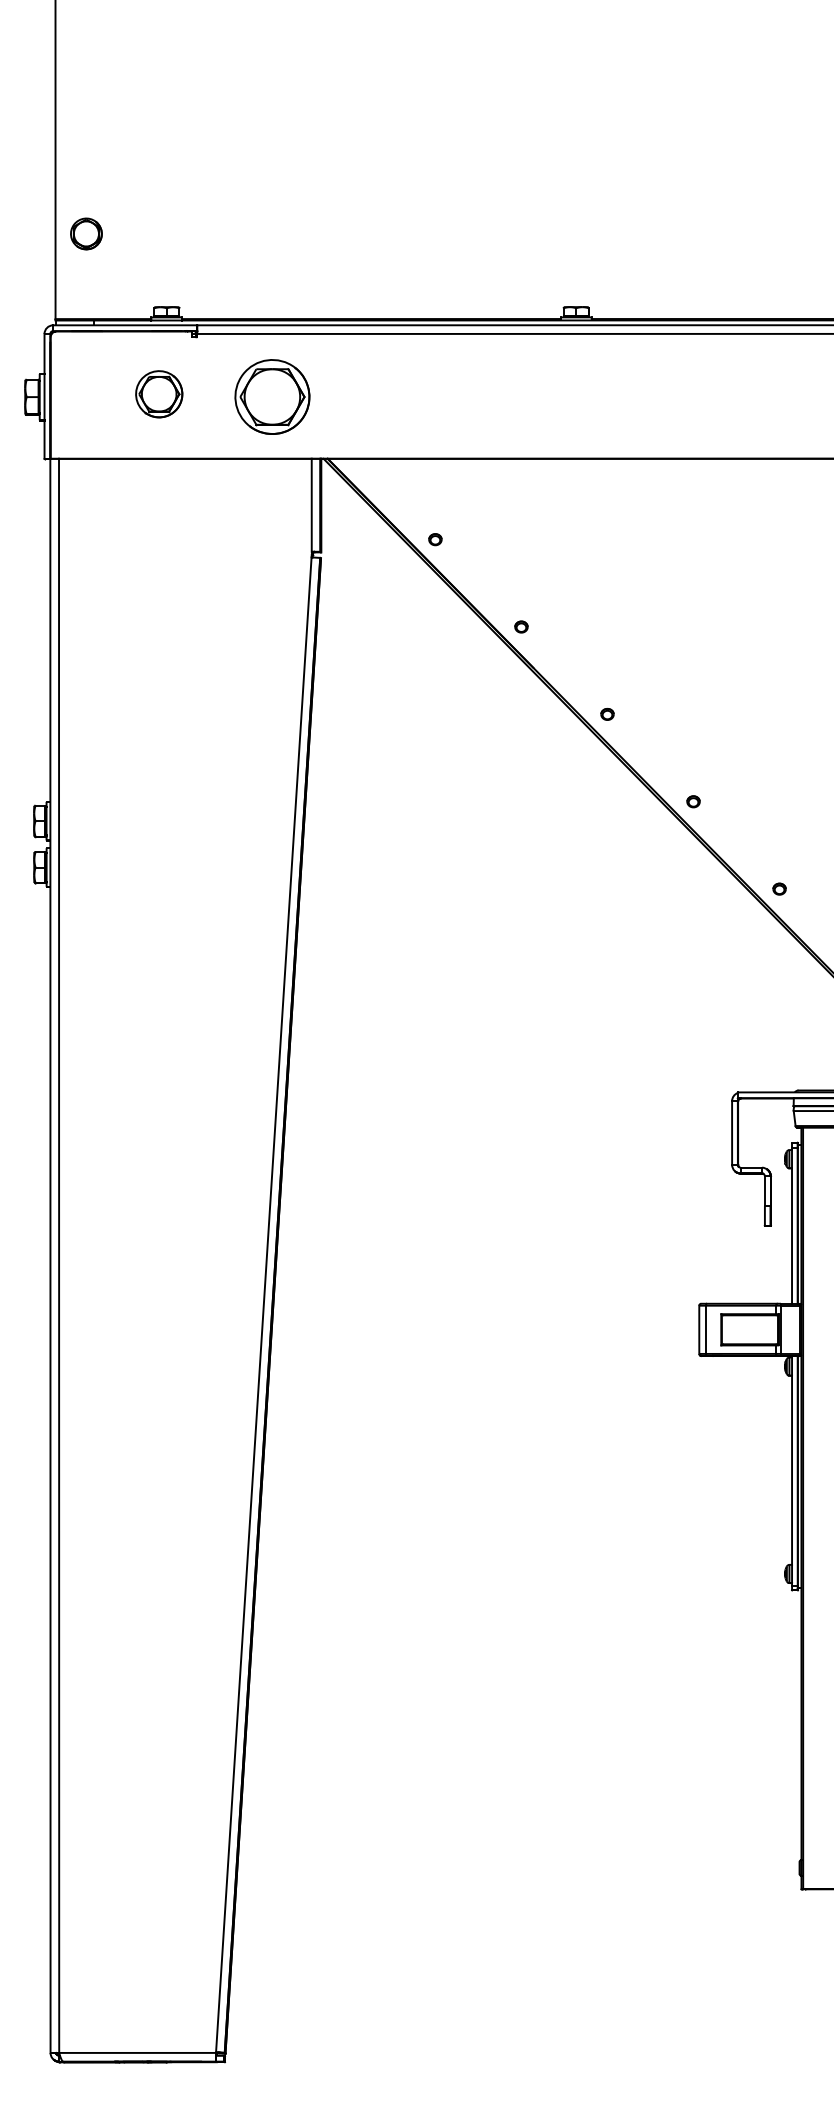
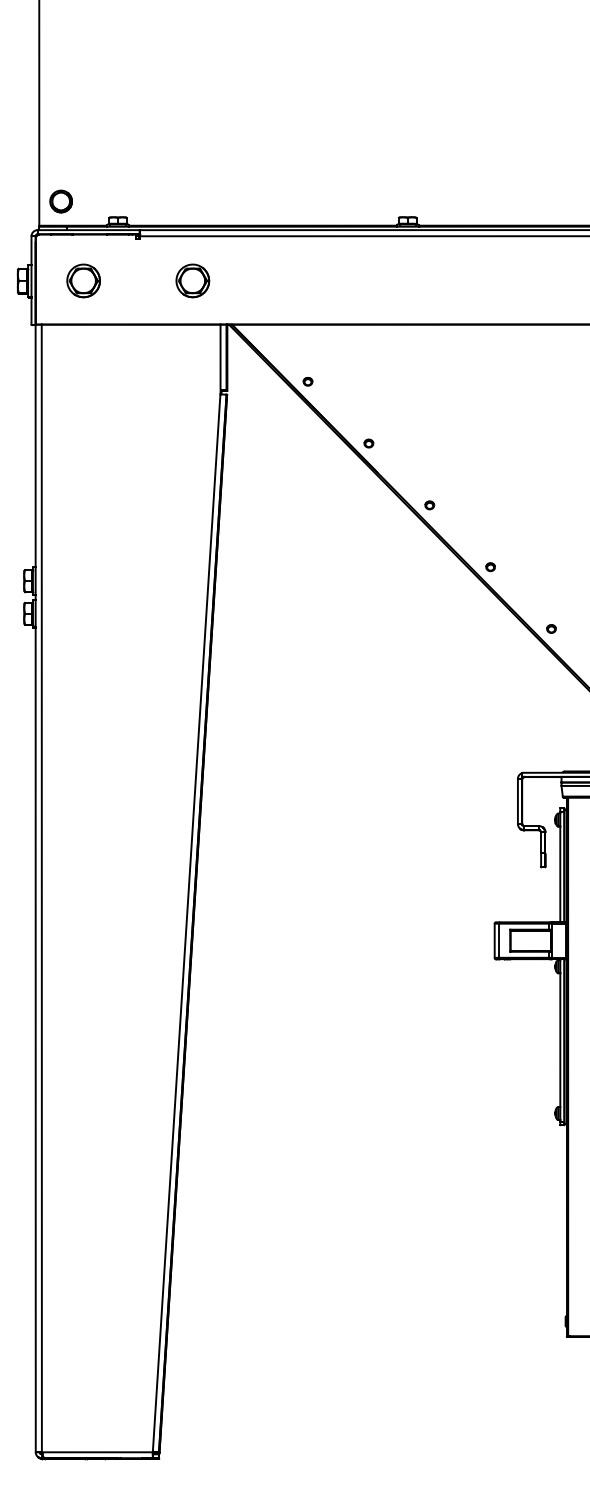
part: (85, 233) -> (60, 201), moved
part: (159, 393) -> (83, 280), moved
part: (272, 396) -> (192, 280), size x0.62

